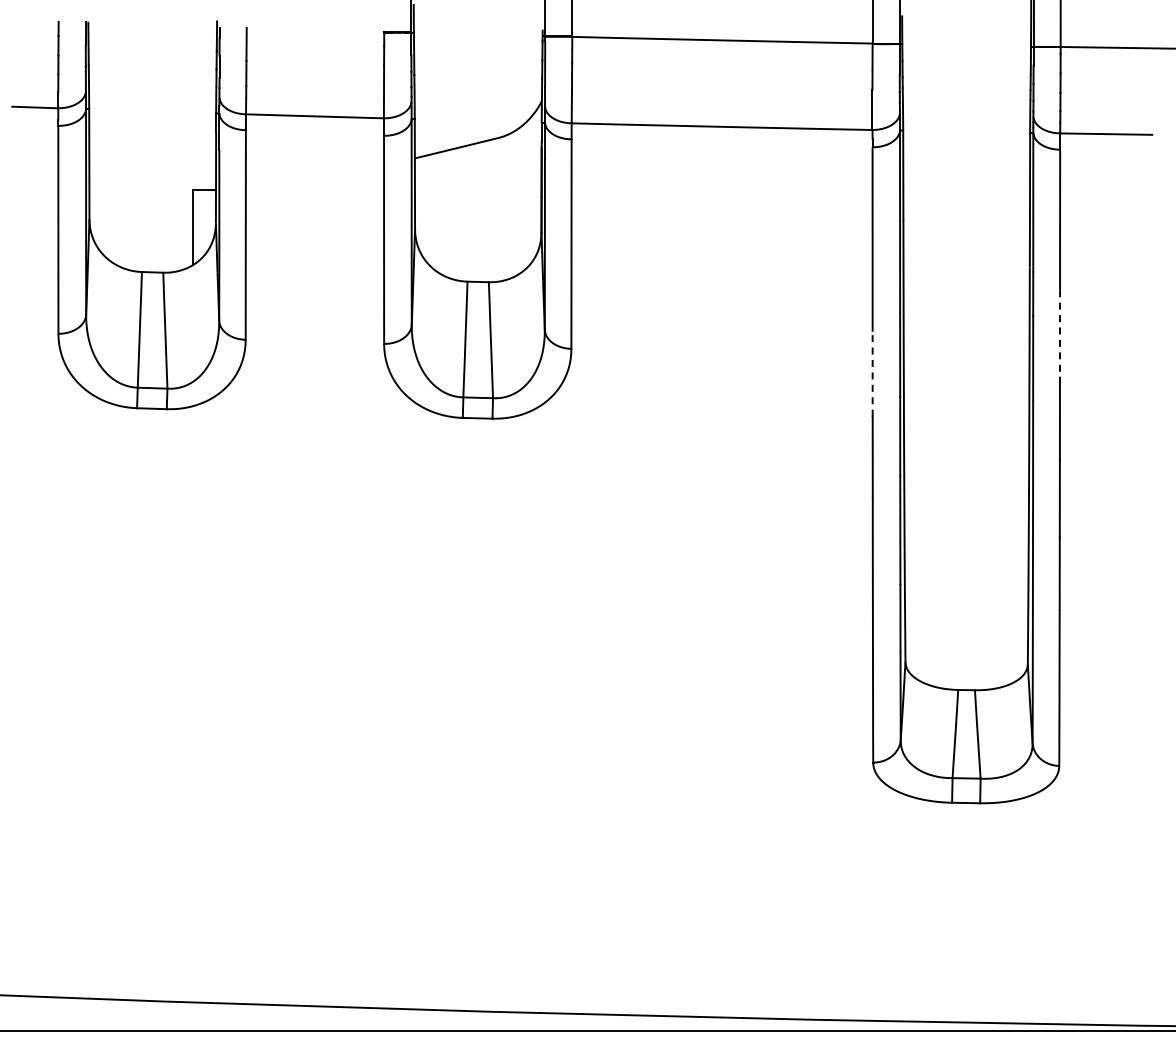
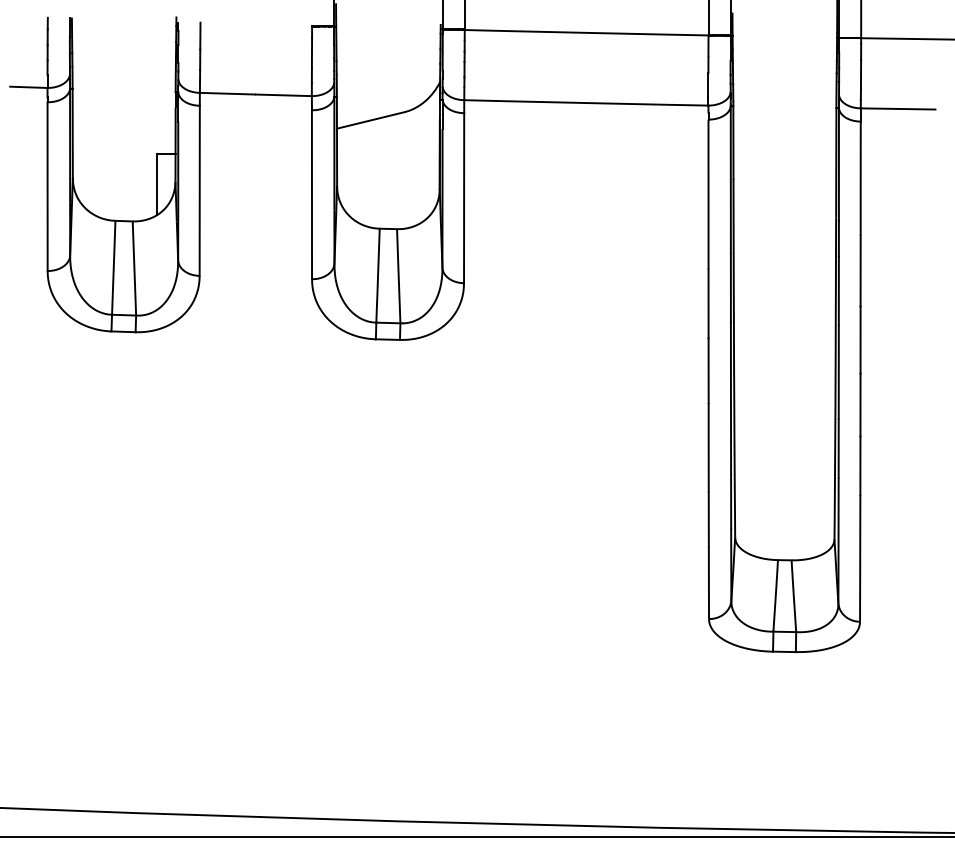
line: (1060, 333) -> (861, 270), dashed -> solid
line: (872, 373) -> (708, 303), dashed -> solid

